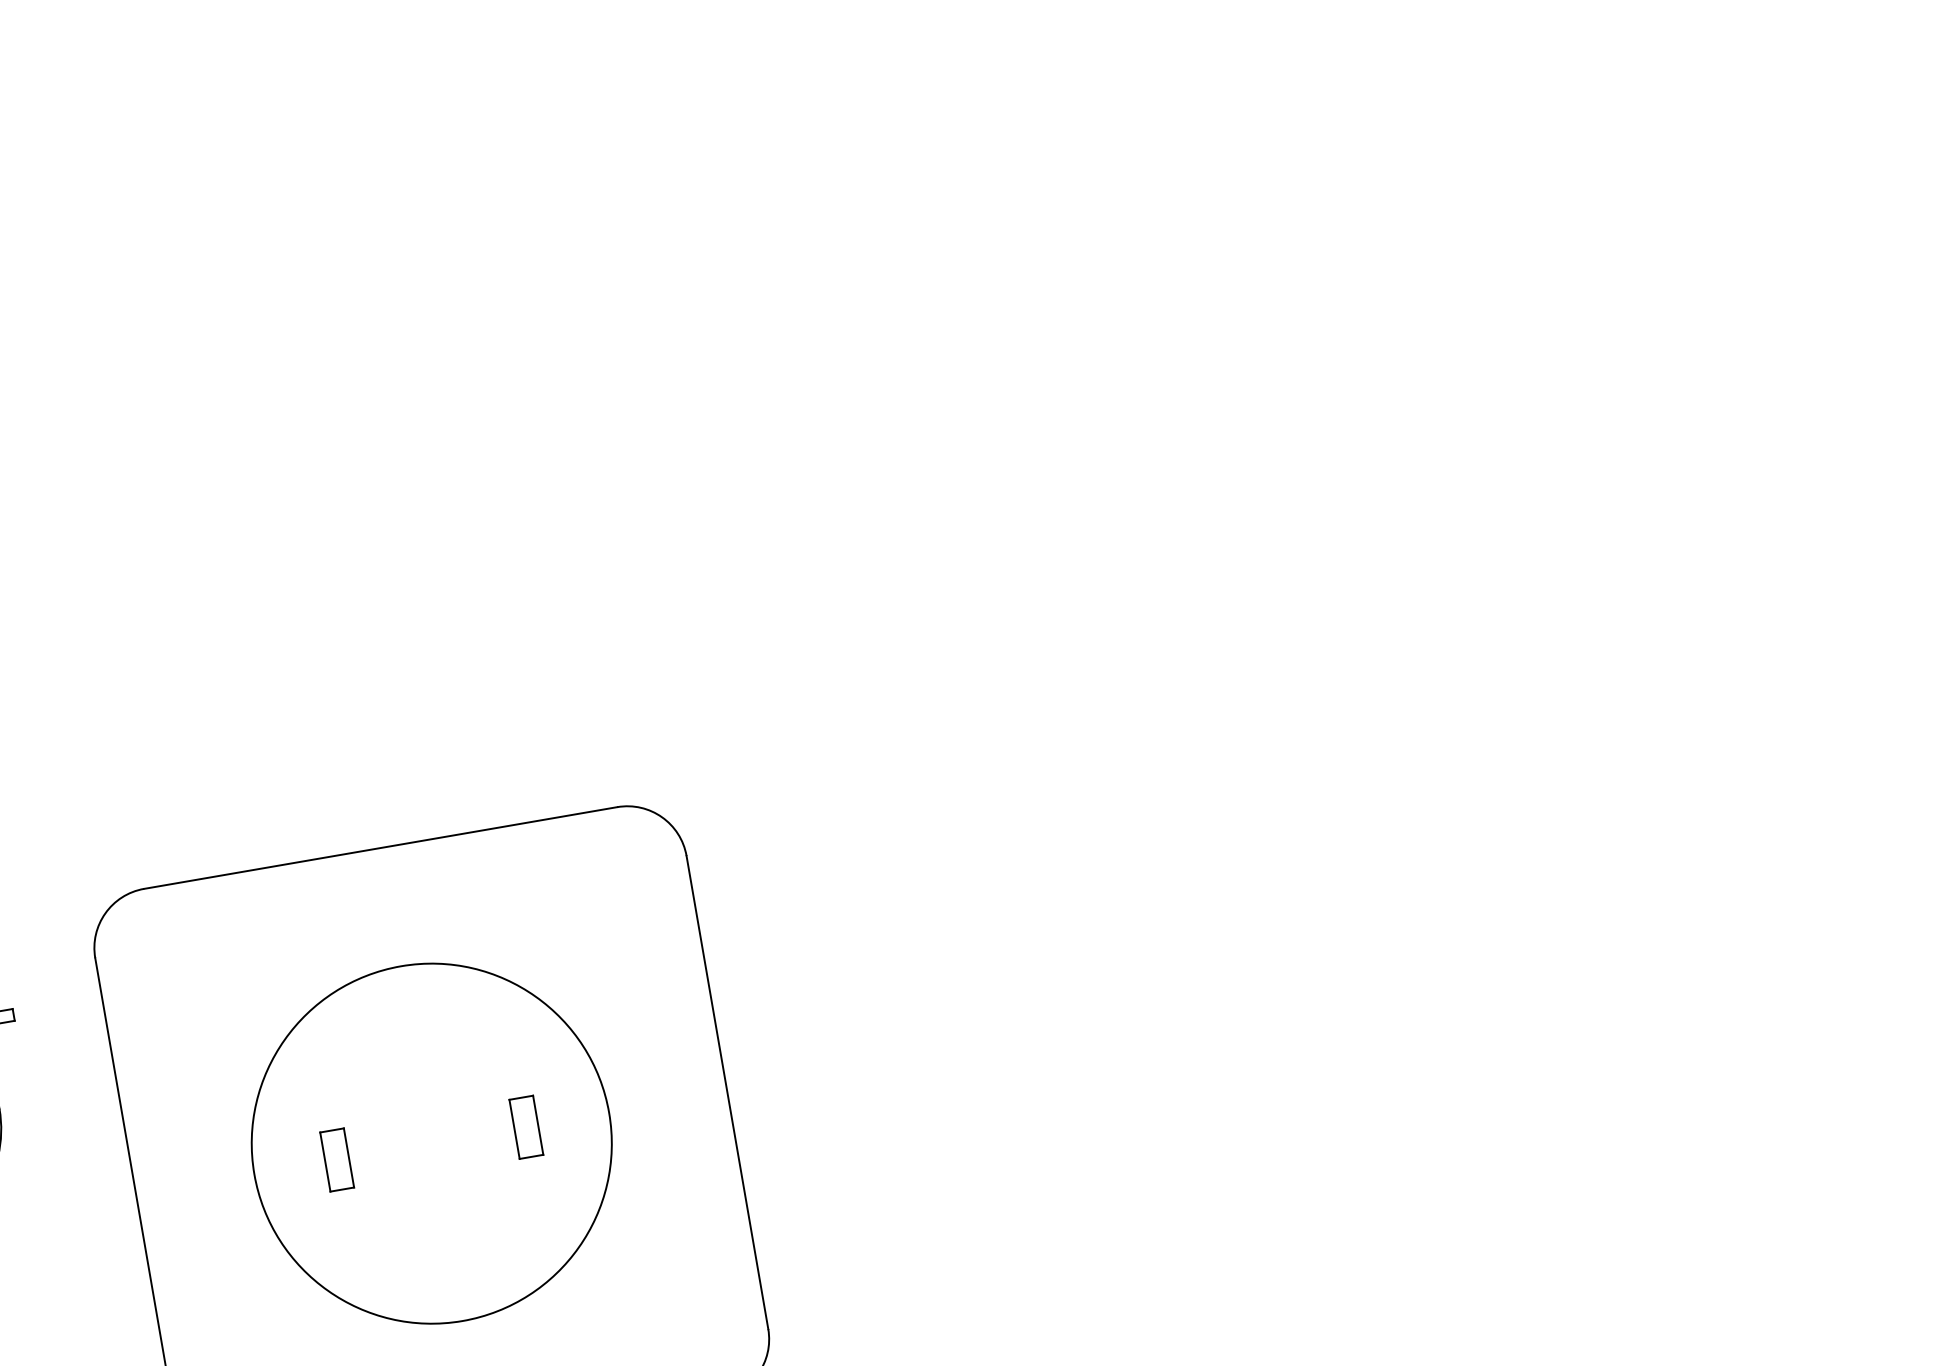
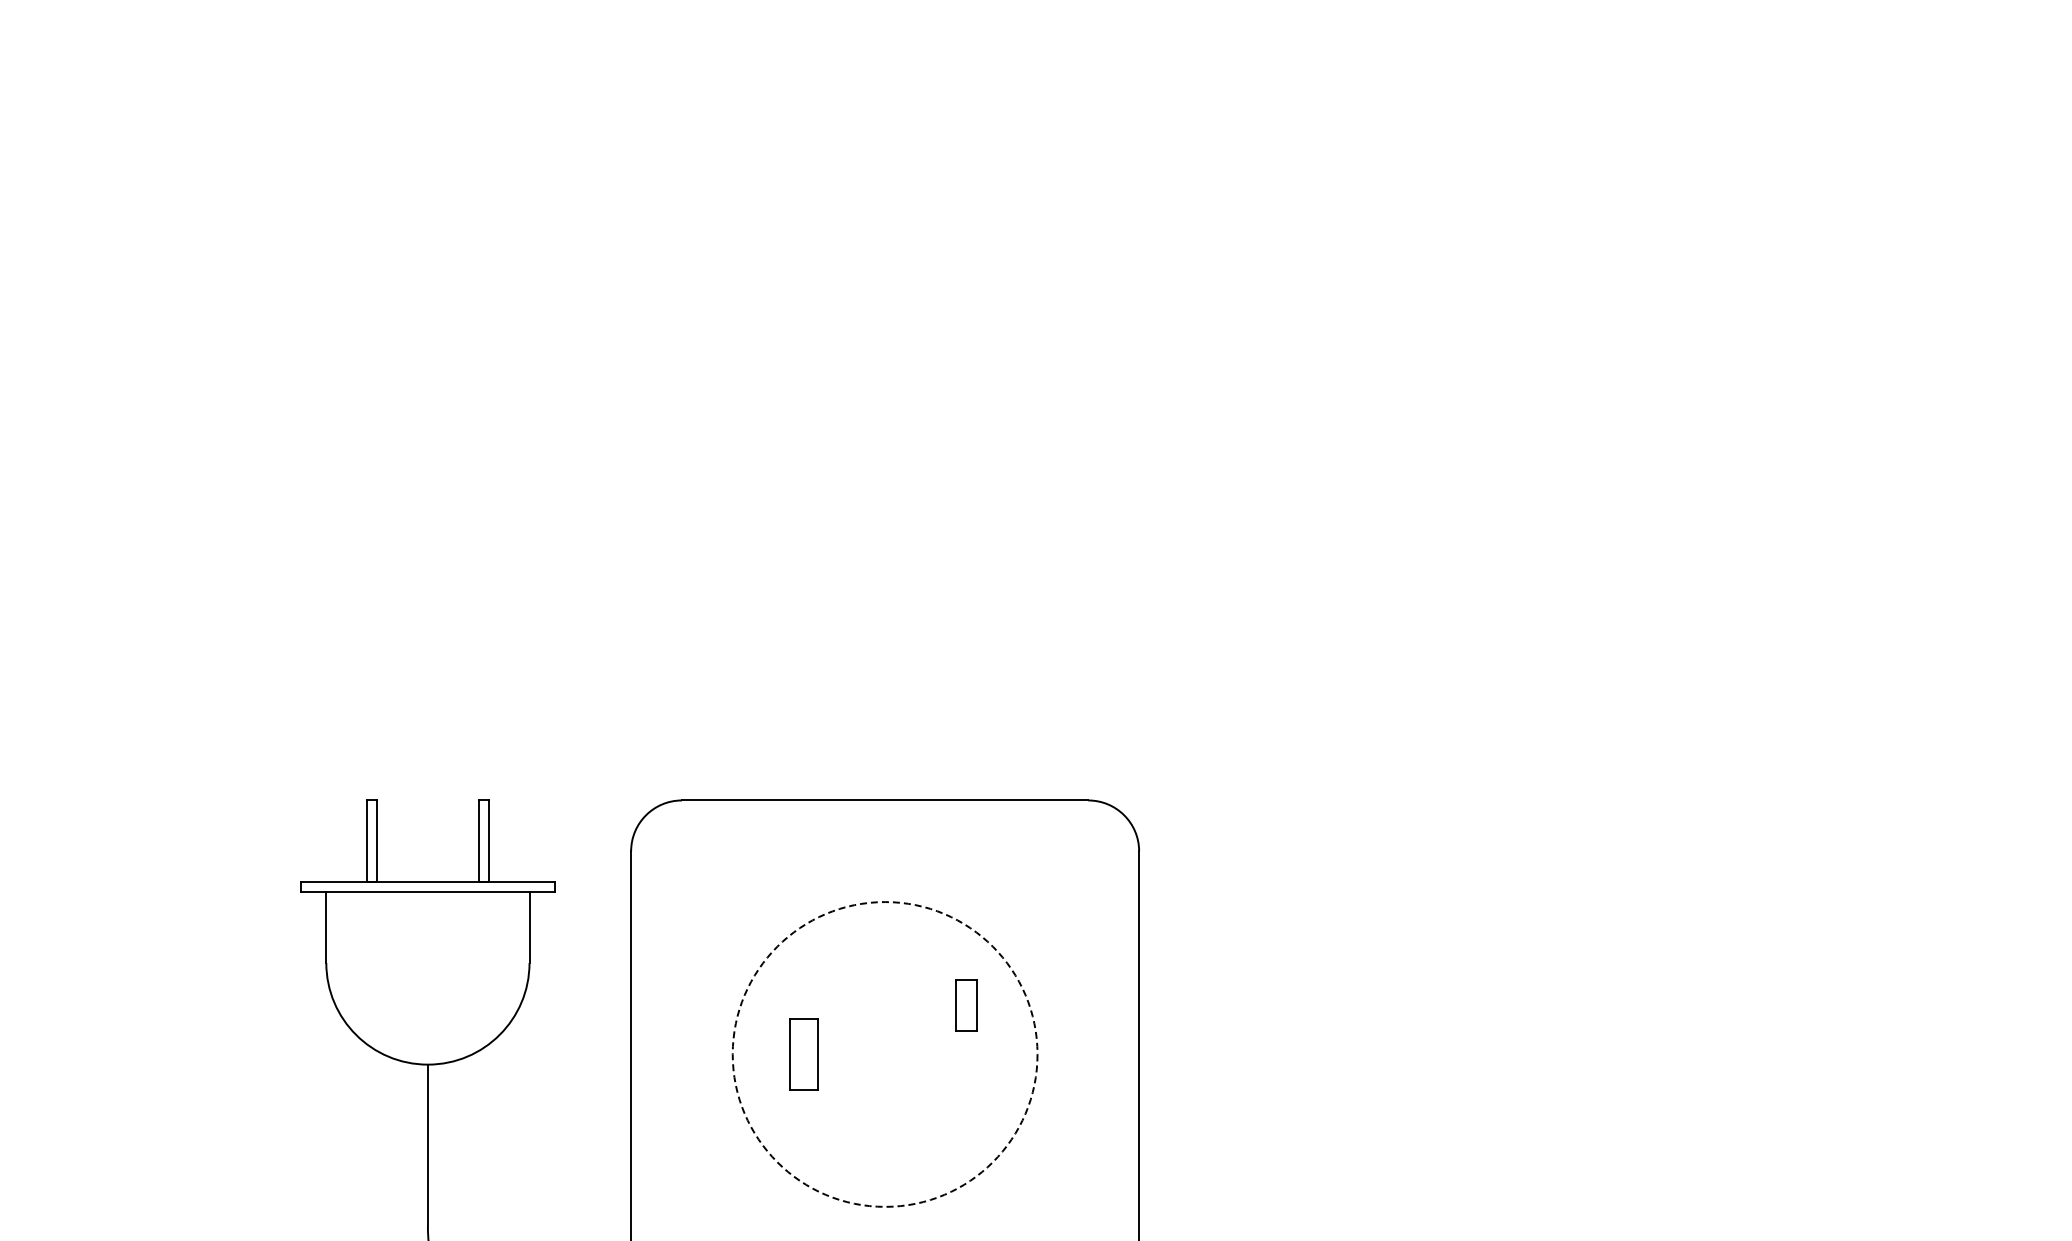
part: (526, 1127) -> (966, 1005), moved
circle: (431, 1143) -> (884, 1054), solid -> dashed
part: (336, 1160) -> (803, 1054), size x1.4

